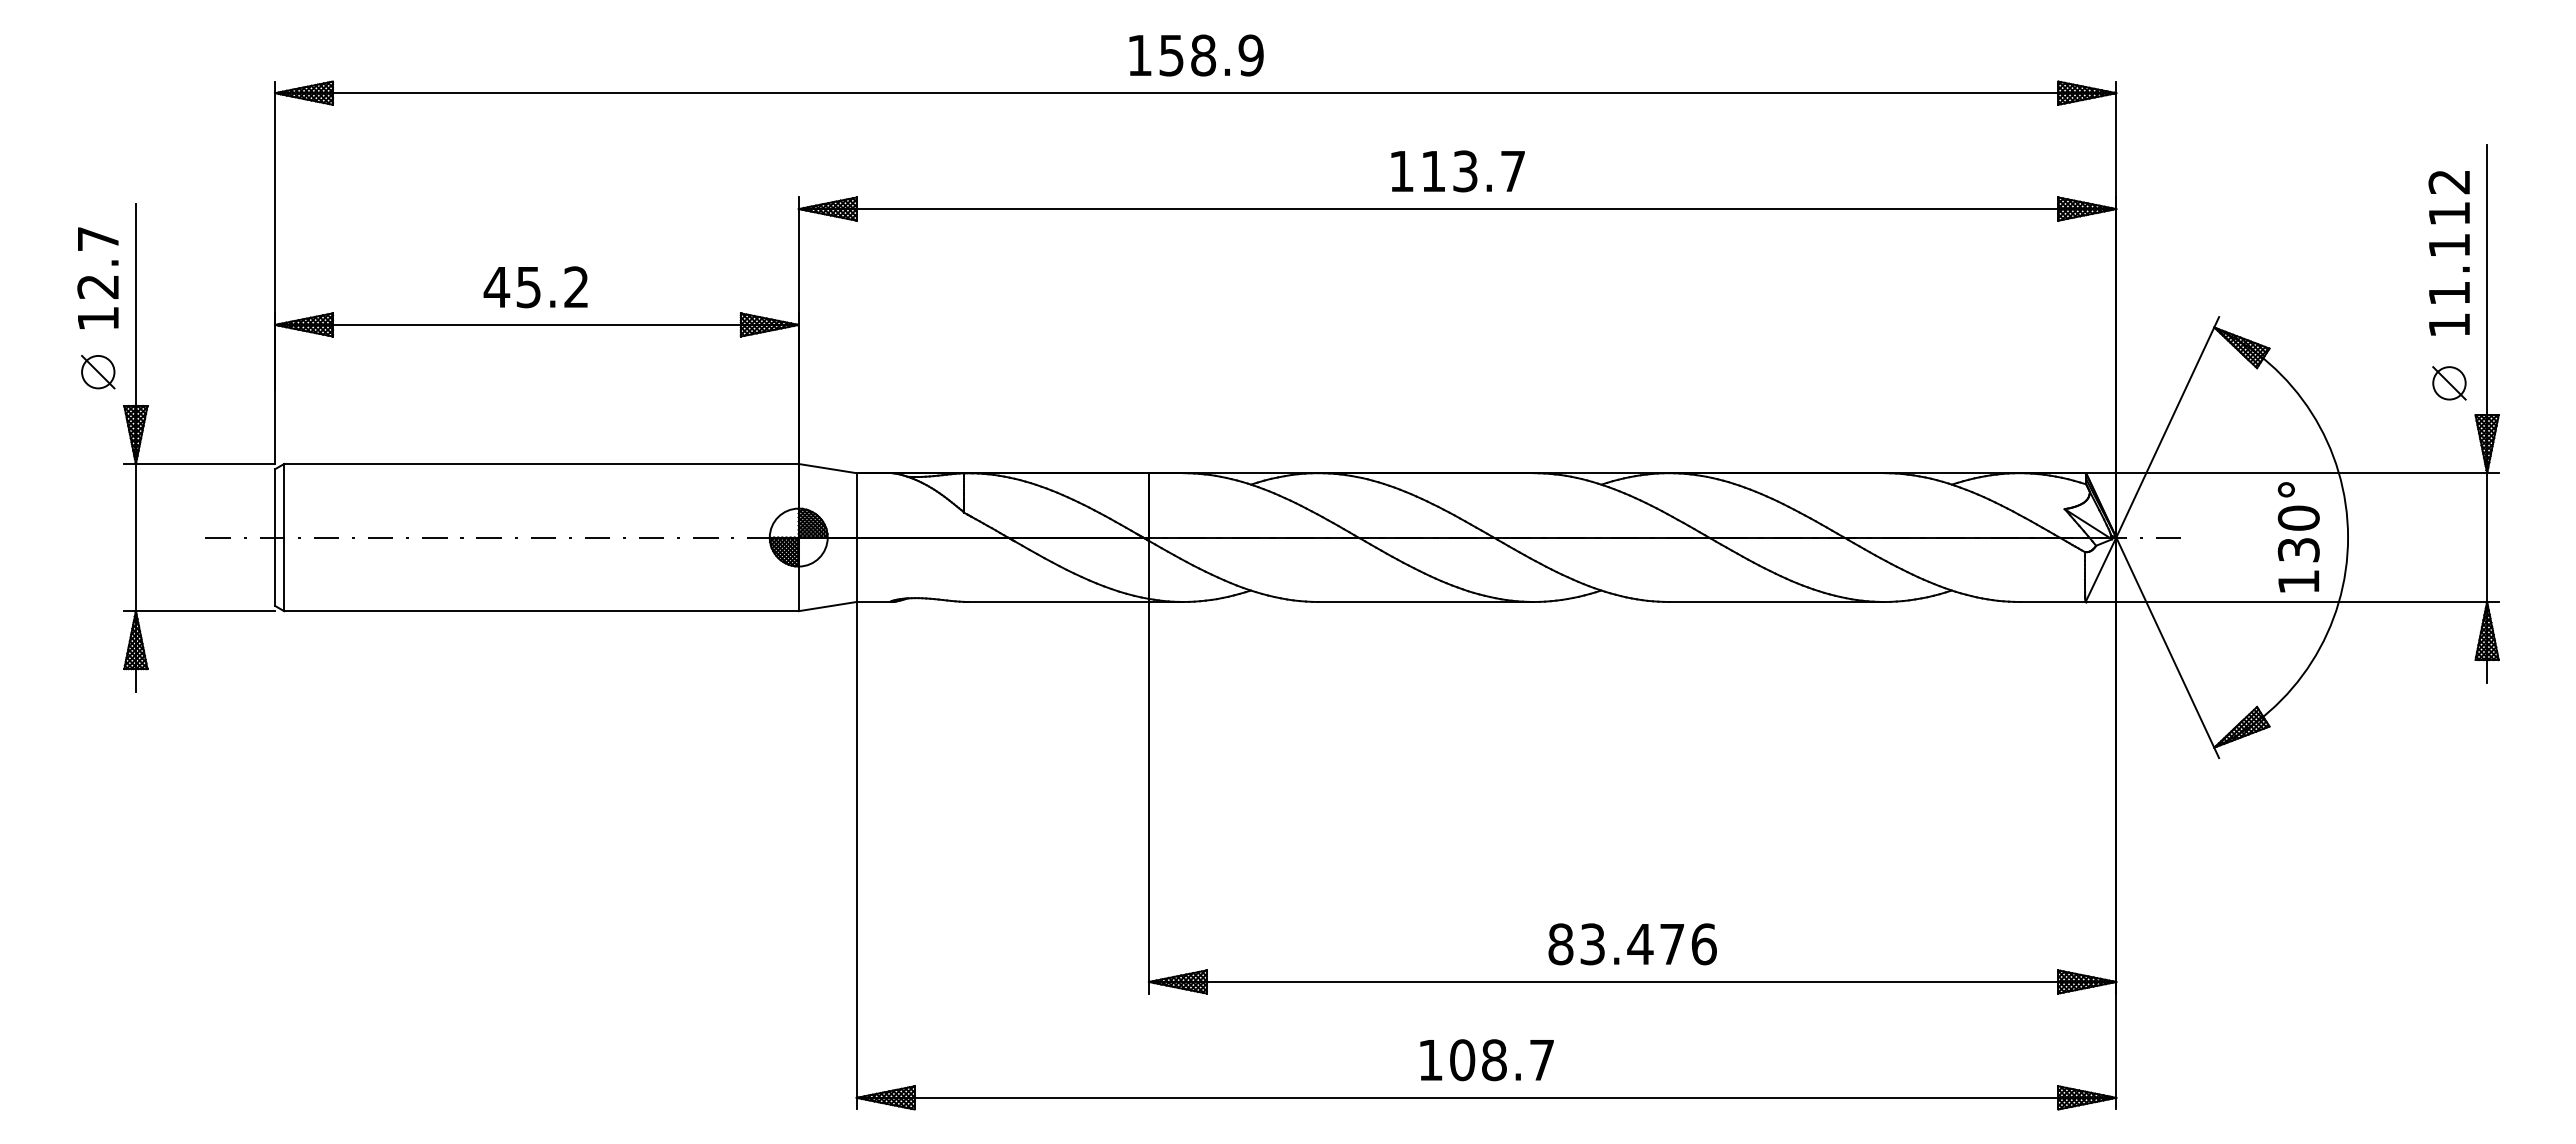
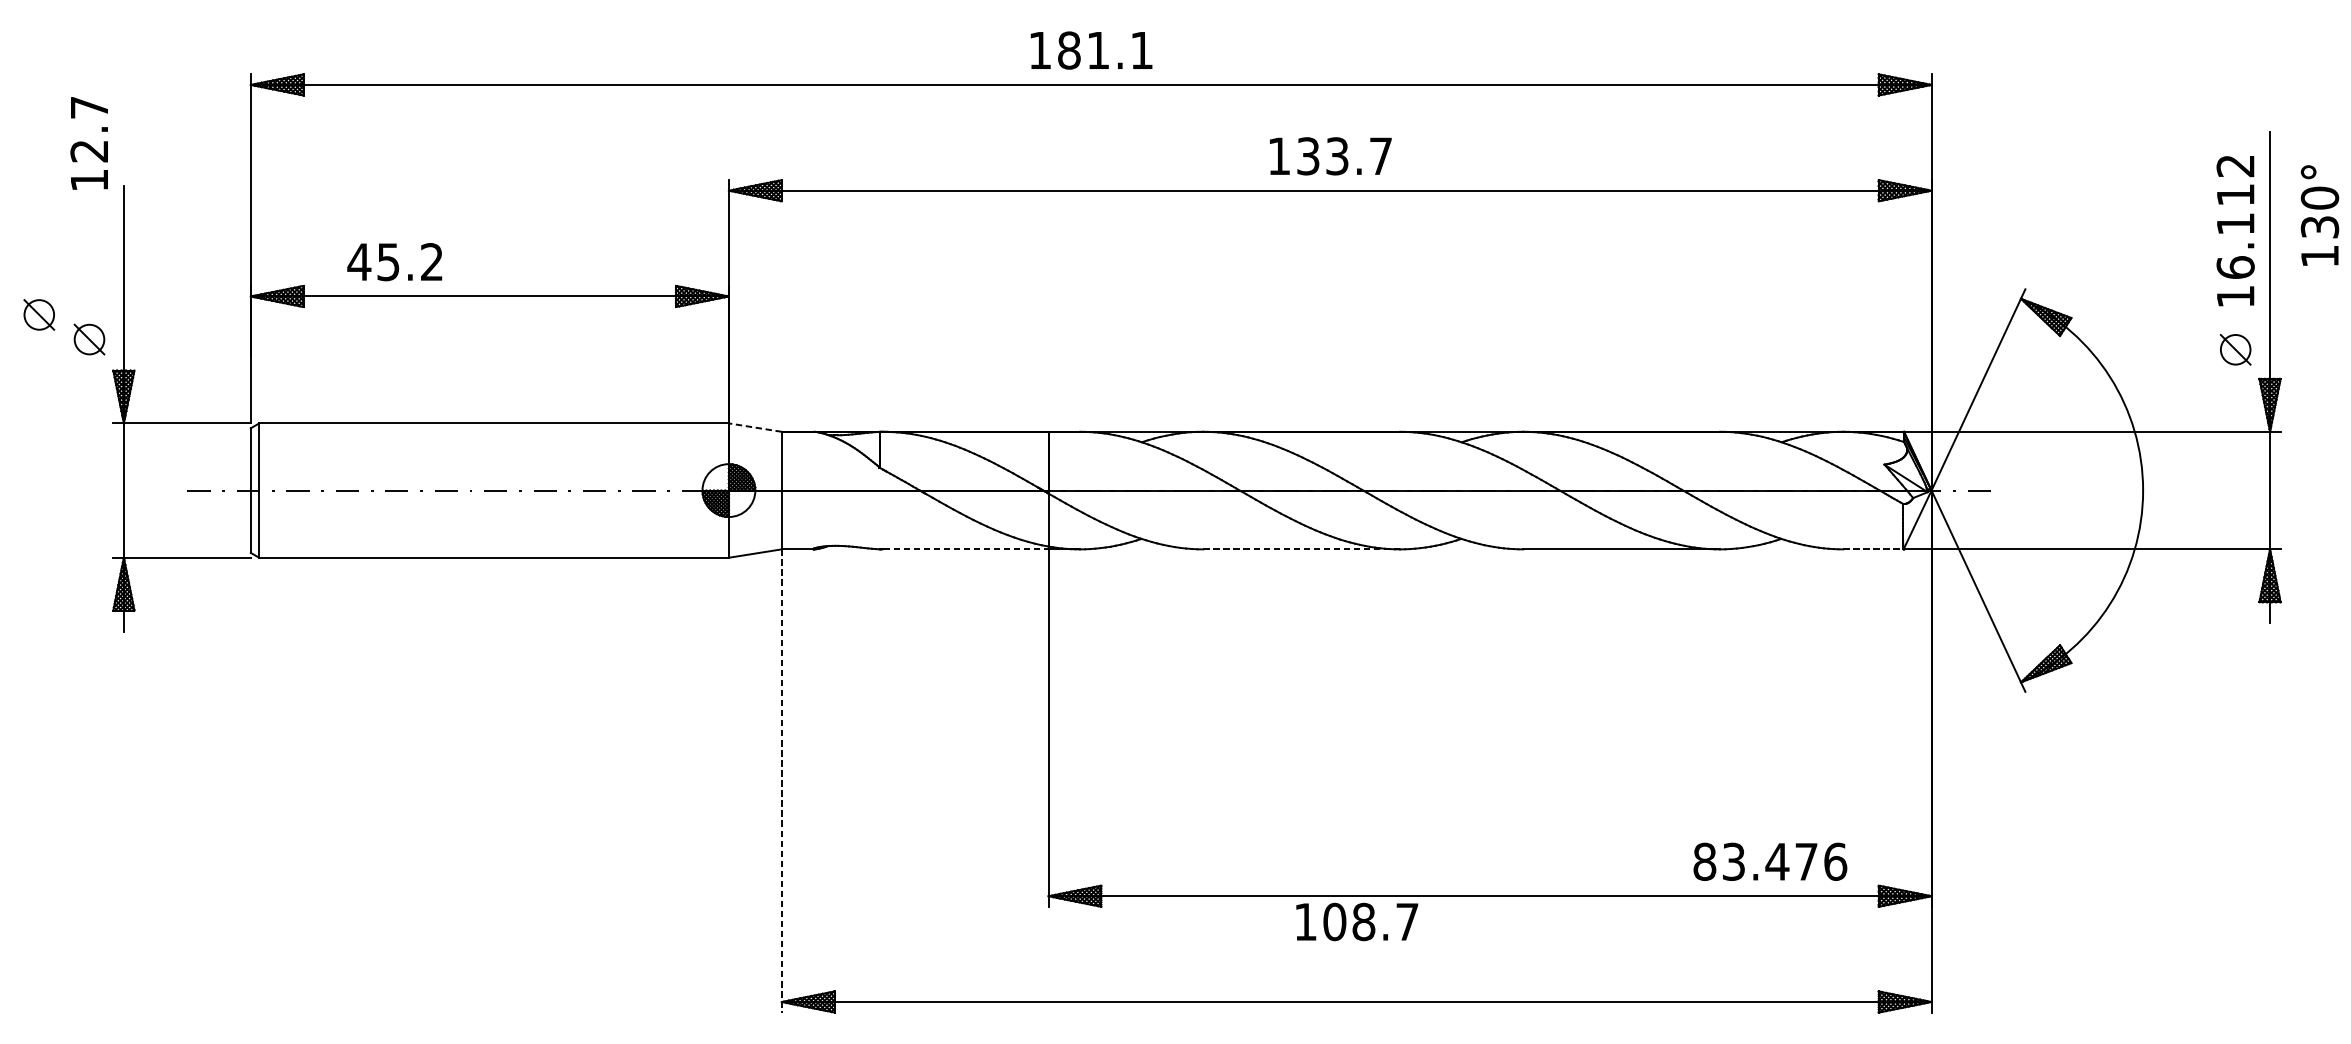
text: (1211, 55) -> (1105, 50), 158.9 -> 181.1
text: (1433, 171) -> (1308, 156), 113.7 -> 133.7
text: (97, 277) -> (88, 142), moved
text: (535, 287) -> (394, 262), moved
text: (2449, 292) -> (2235, 266), 11.112 -> 16.112
part: (43, 345) -> (39, 315), added
line: (827, 468) -> (755, 427), solid -> dashed
text: (2298, 537) -> (2319, 215), moved
line: (1059, 602) -> (966, 549), solid -> dashed
line: (1426, 602) -> (1301, 549), solid -> dashed
line: (2053, 602) -> (1874, 549), solid -> dashed
line: (856, 855) -> (781, 780), solid -> dashed
text: (1632, 944) -> (1770, 862), moved
text: (1486, 1060) -> (1356, 922), moved

